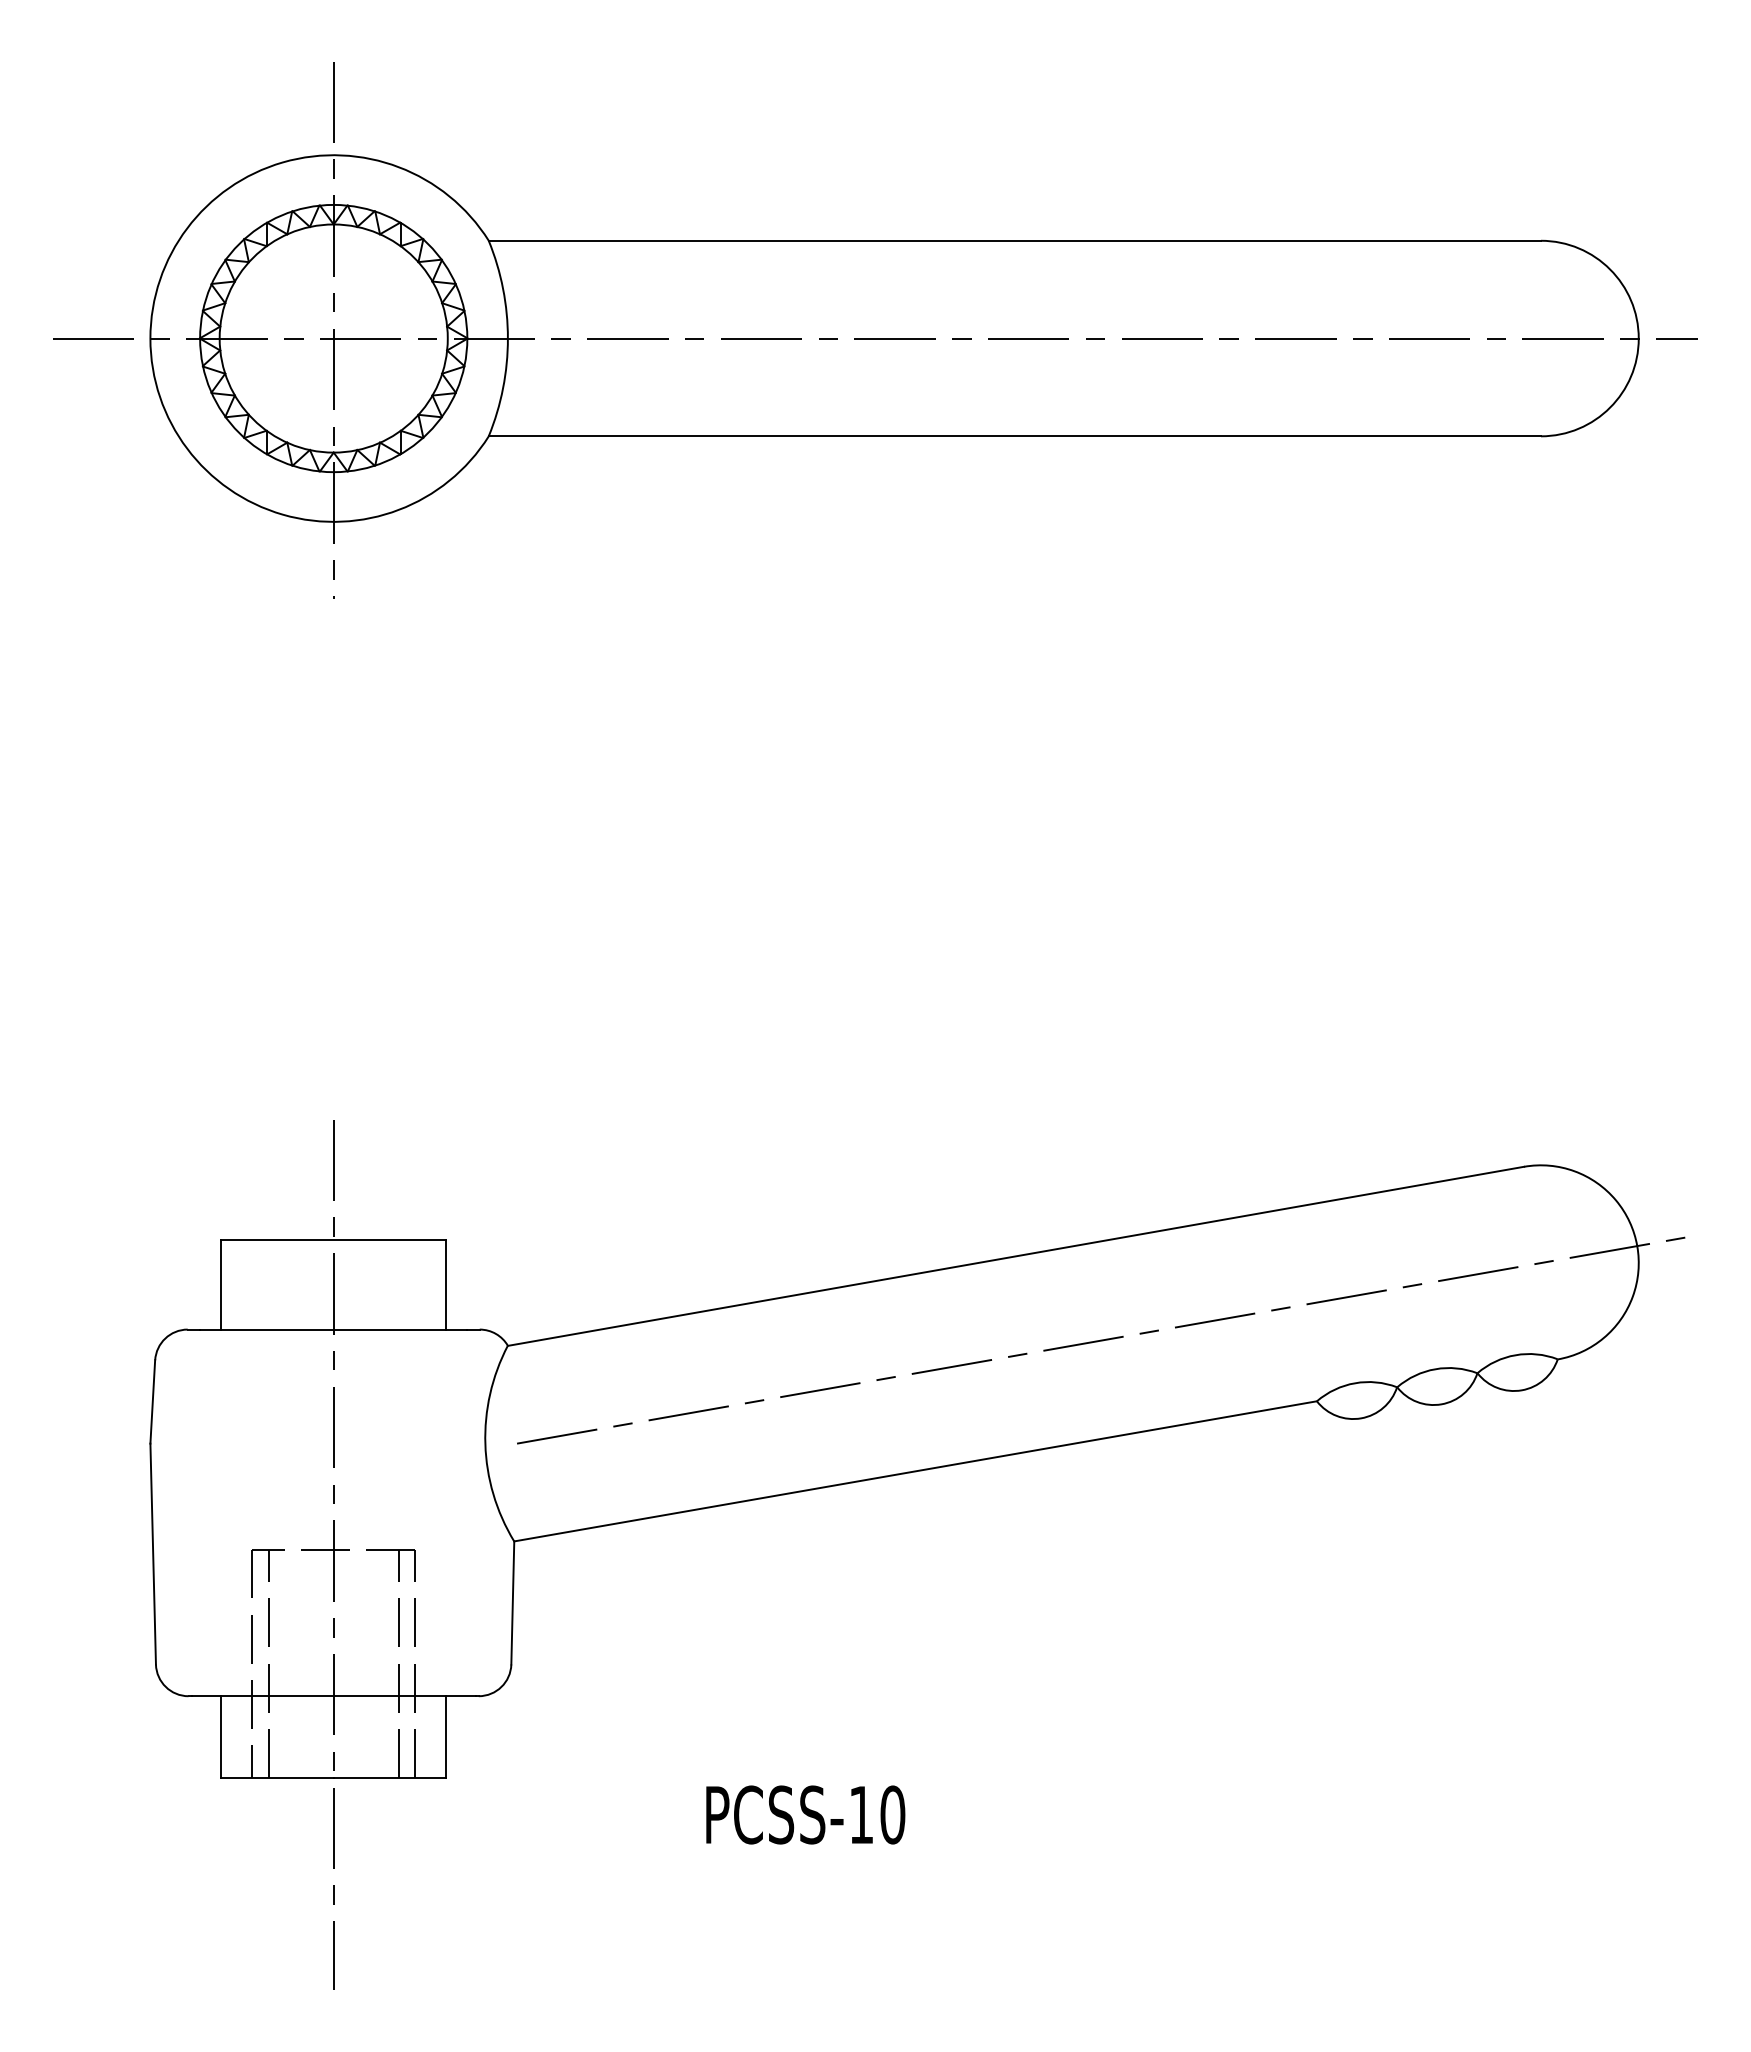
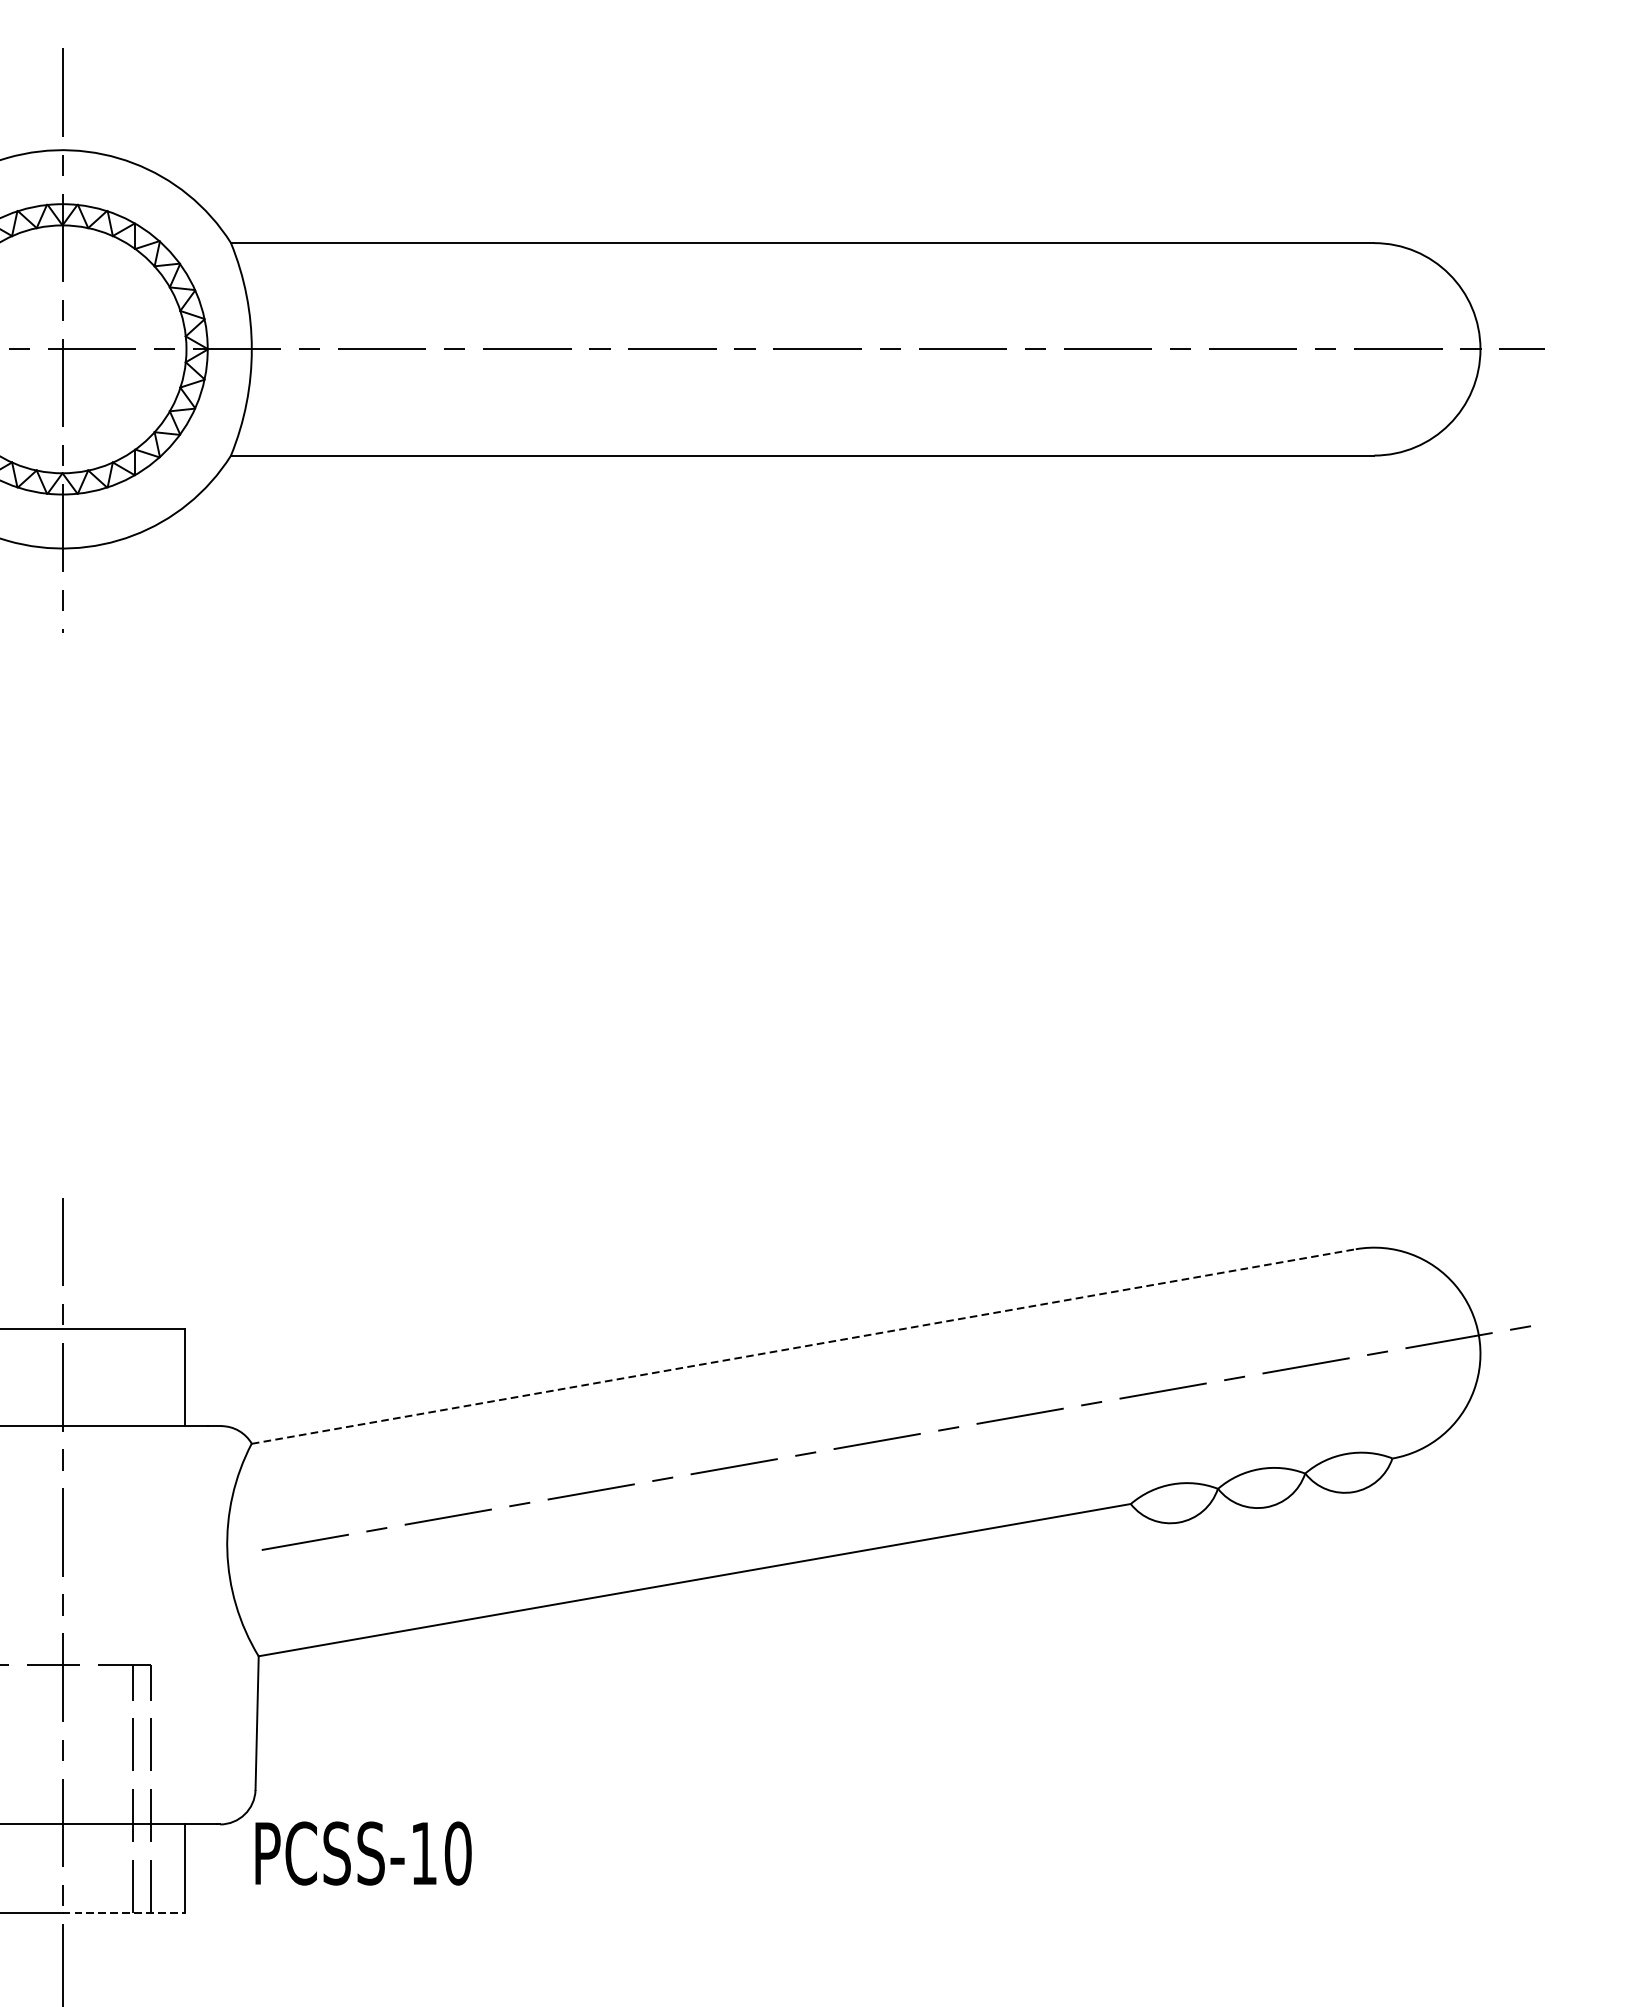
line: (1015, 1256) -> (803, 1346), solid -> dashed
line: (390, 1777) -> (124, 1912), solid -> dashed
text: (805, 1814) -> (363, 1853), moved

